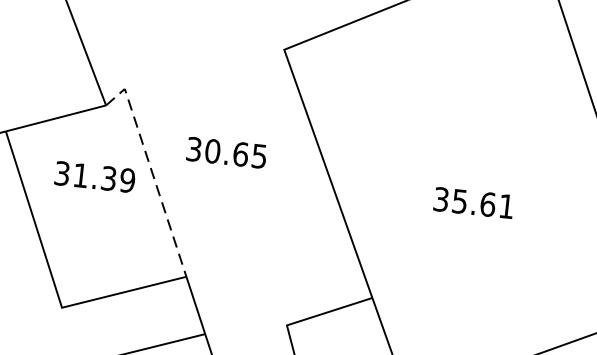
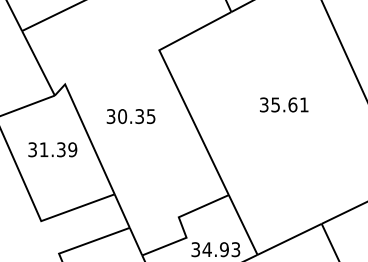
text: (240, 154) -> (139, 116), 30.65 -> 30.35
line: (151, 169) -> (86, 131), dashed -> solid
text: (94, 176) -> (52, 149), moved
text: (474, 202) -> (284, 104), moved

